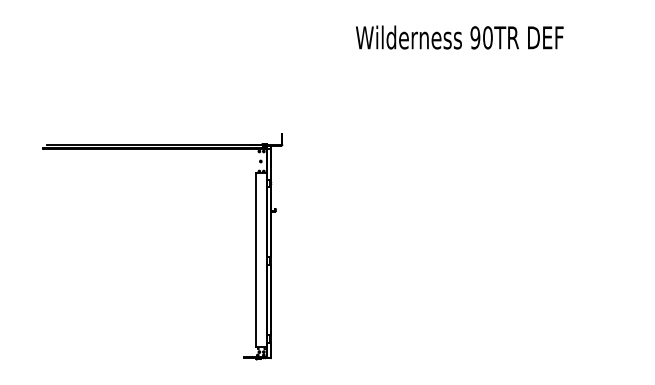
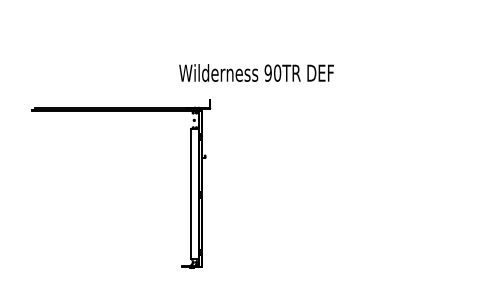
text: (459, 36) -> (256, 72), moved

